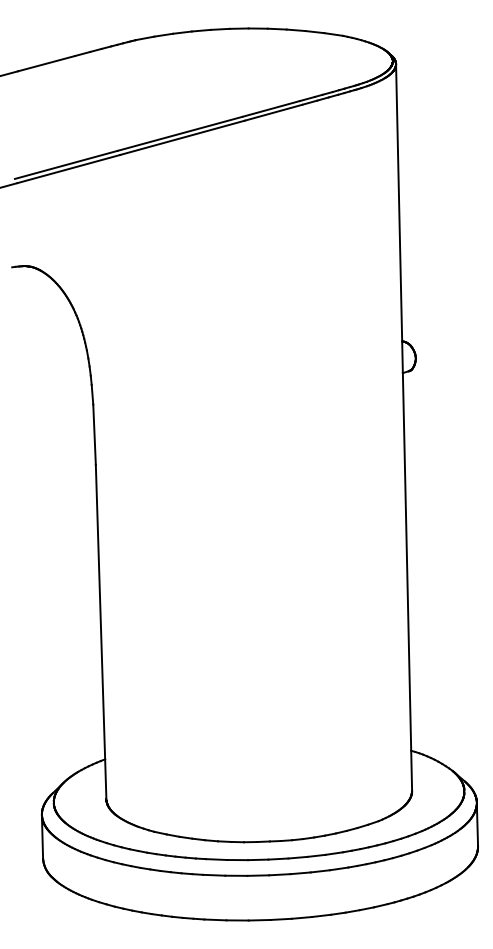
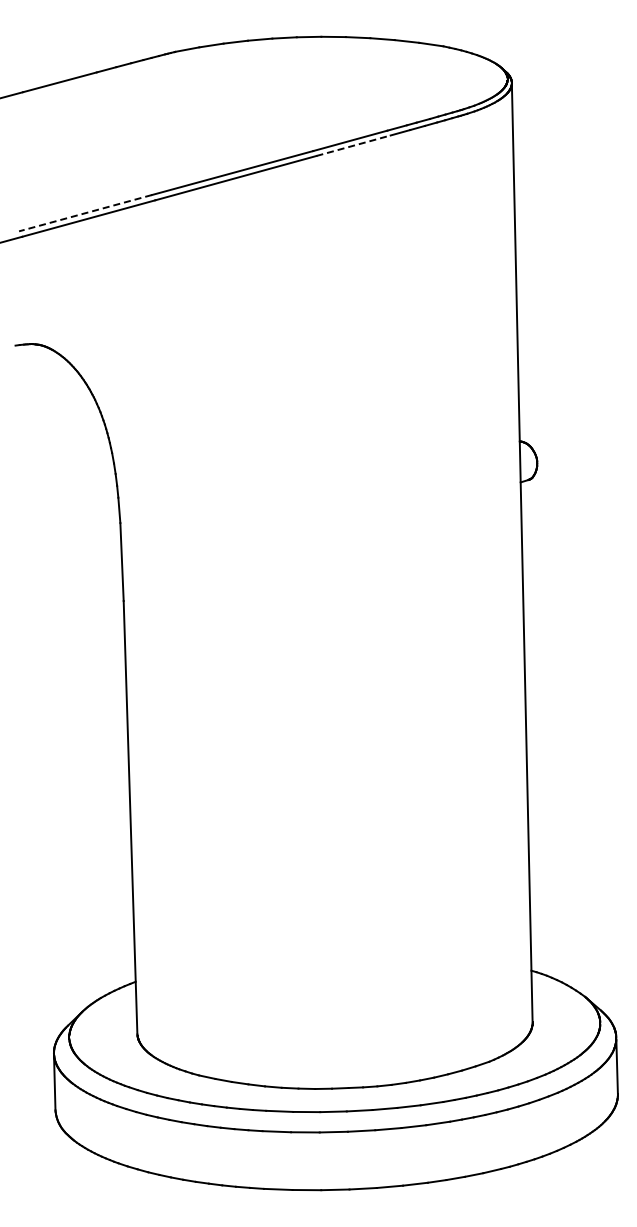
line: (273, 112) -> (353, 145), solid -> dashed
line: (66, 165) -> (85, 213), solid -> dashed

